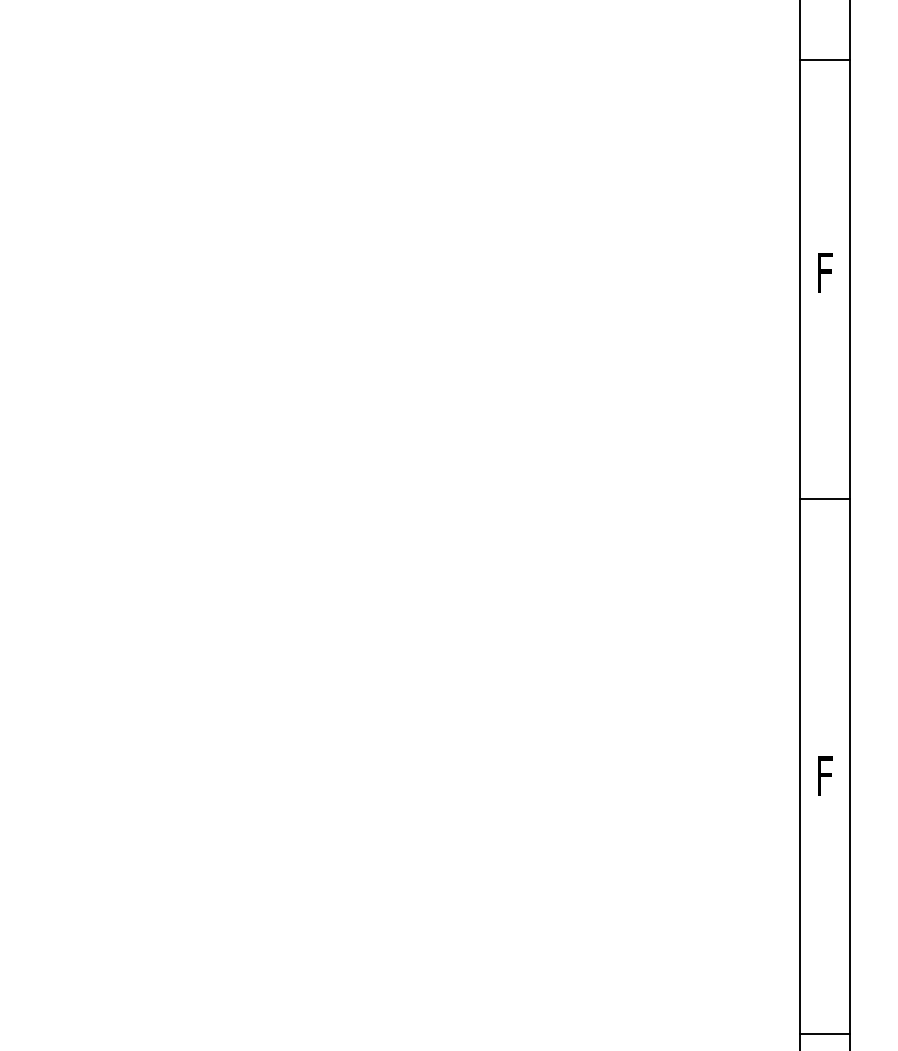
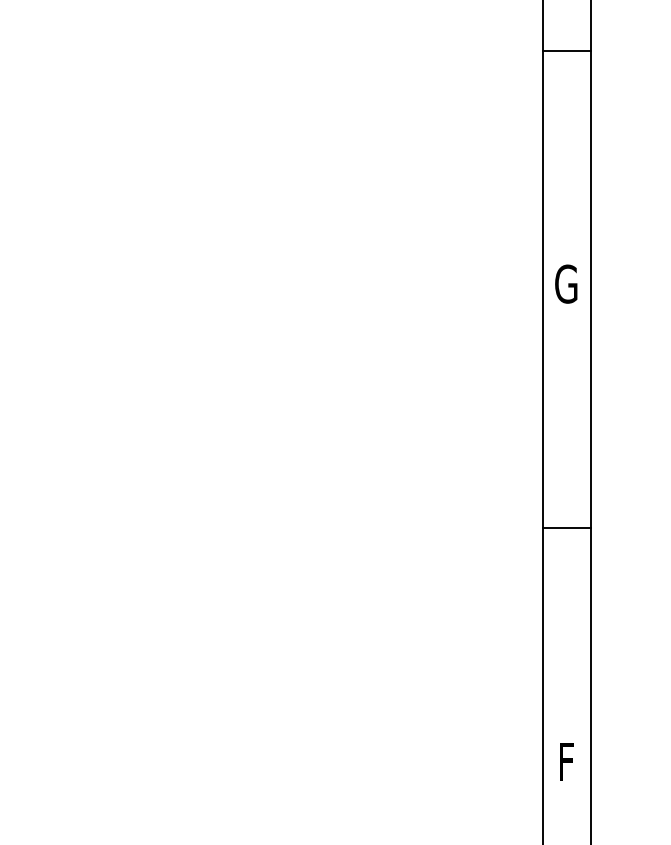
line: (824, 59) -> (566, 50), moved
text: (824, 272) -> (566, 284), F -> G
line: (824, 499) -> (566, 528), moved

